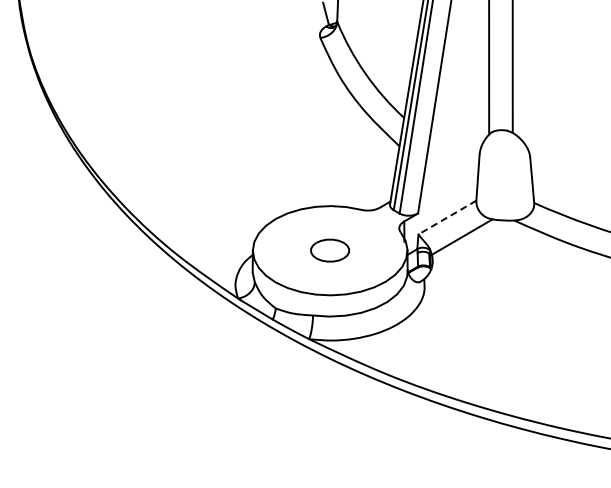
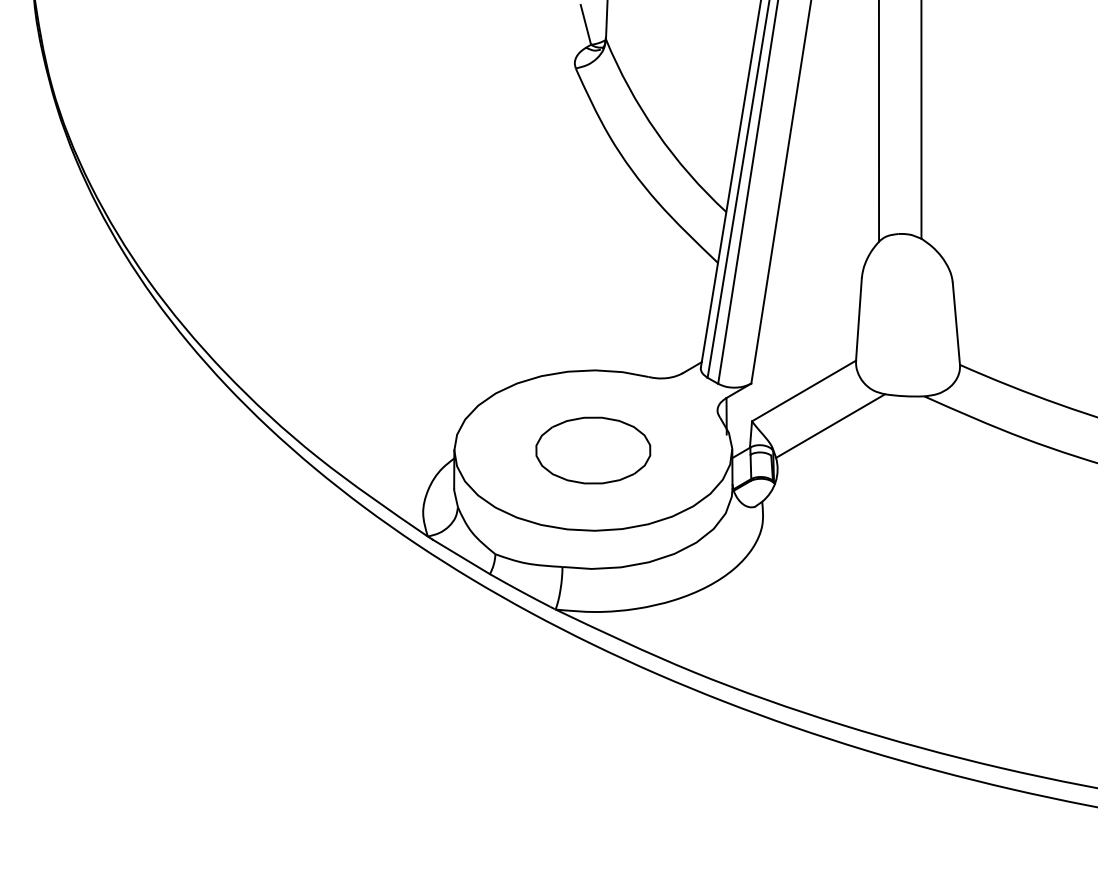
line: (447, 217) -> (804, 390), dashed -> solid
part: (329, 250) -> (592, 450), size x1.67

